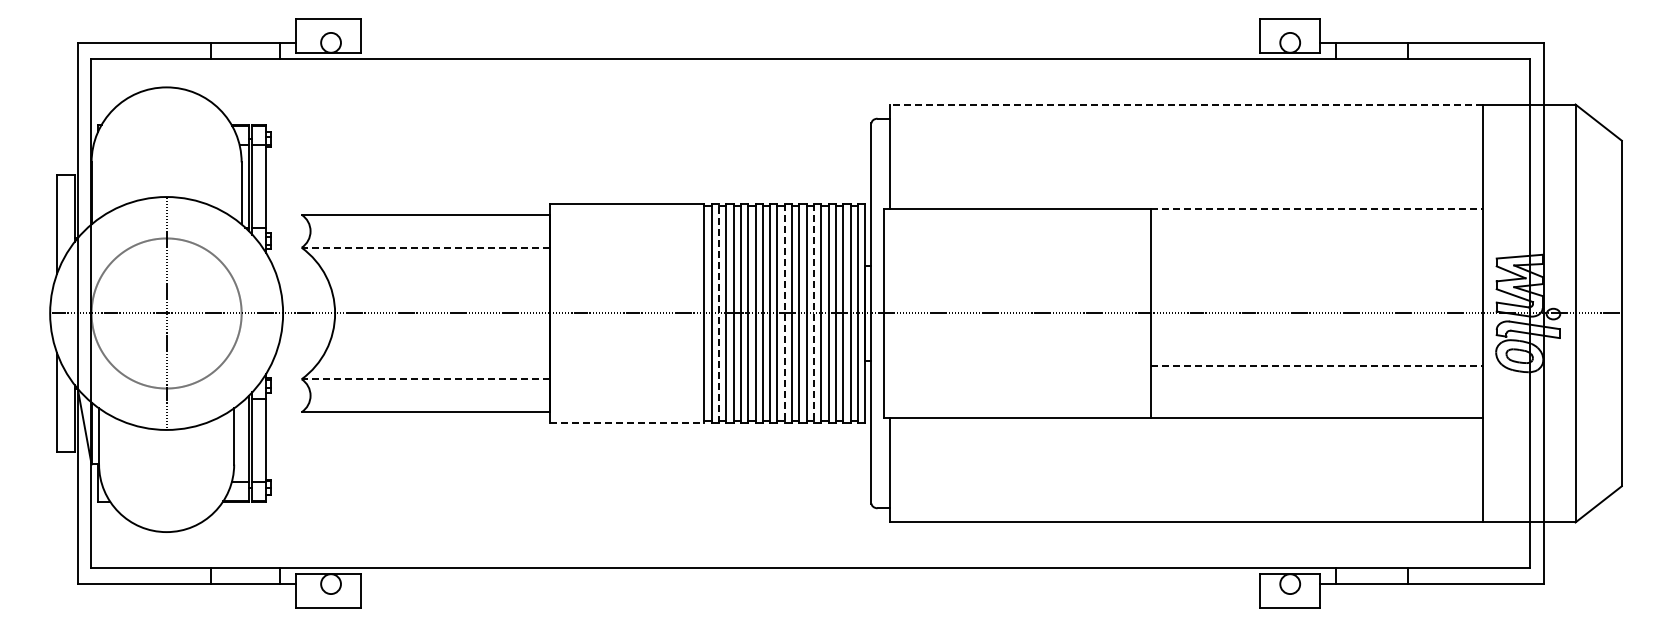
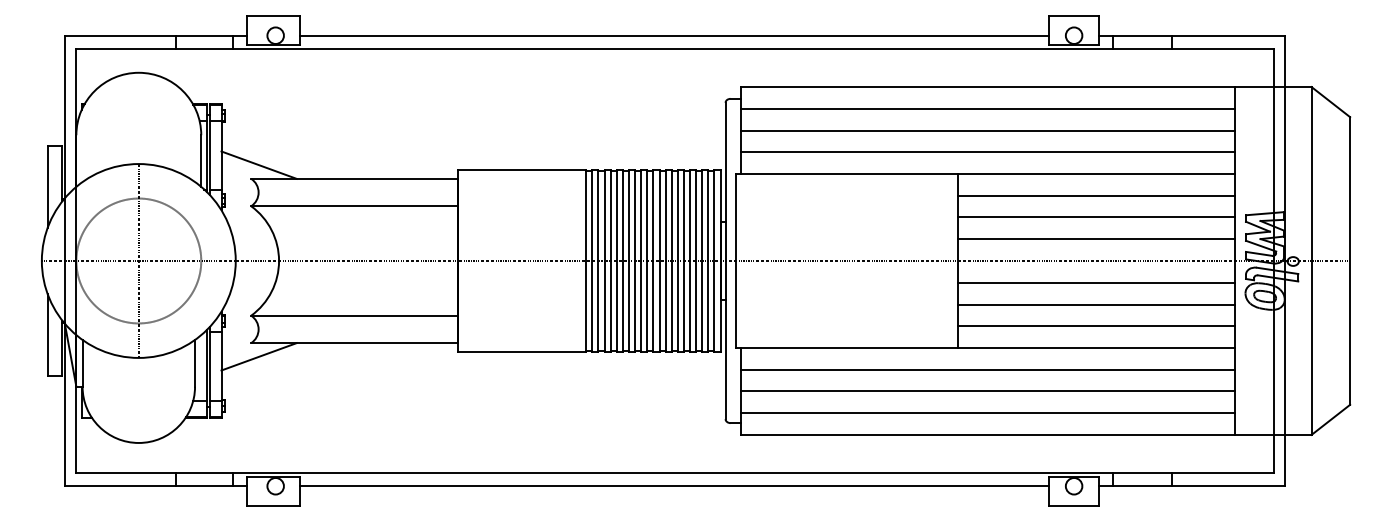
line: (810, 42) -> (674, 35), added
line: (1186, 104) -> (987, 87), dashed -> solid
line: (1185, 130) -> (986, 108), added
line: (1185, 156) -> (986, 130), added
line: (1185, 182) -> (986, 151), added
line: (310, 197) -> (258, 164), added
line: (1317, 209) -> (1096, 174), dashed -> solid
line: (1316, 235) -> (1095, 196), added
line: (425, 247) -> (354, 206), dashed -> solid
line: (1316, 261) -> (1095, 217), added
line: (1316, 287) -> (1095, 239), added
line: (718, 313) -> (598, 261), dashed -> solid
line: (784, 313) -> (653, 261), dashed -> solid
line: (814, 313) -> (678, 261), dashed -> solid
line: (1316, 339) -> (1095, 282), added
line: (1317, 365) -> (1096, 304), dashed -> solid
line: (425, 379) -> (354, 315), dashed -> solid
line: (1316, 391) -> (1095, 325), added
line: (627, 423) -> (522, 352), dashed -> solid
line: (310, 428) -> (258, 356), added
line: (1185, 444) -> (986, 370), added
line: (1185, 470) -> (986, 391), added
line: (1185, 496) -> (986, 413), added
line: (810, 584) -> (674, 486), added

